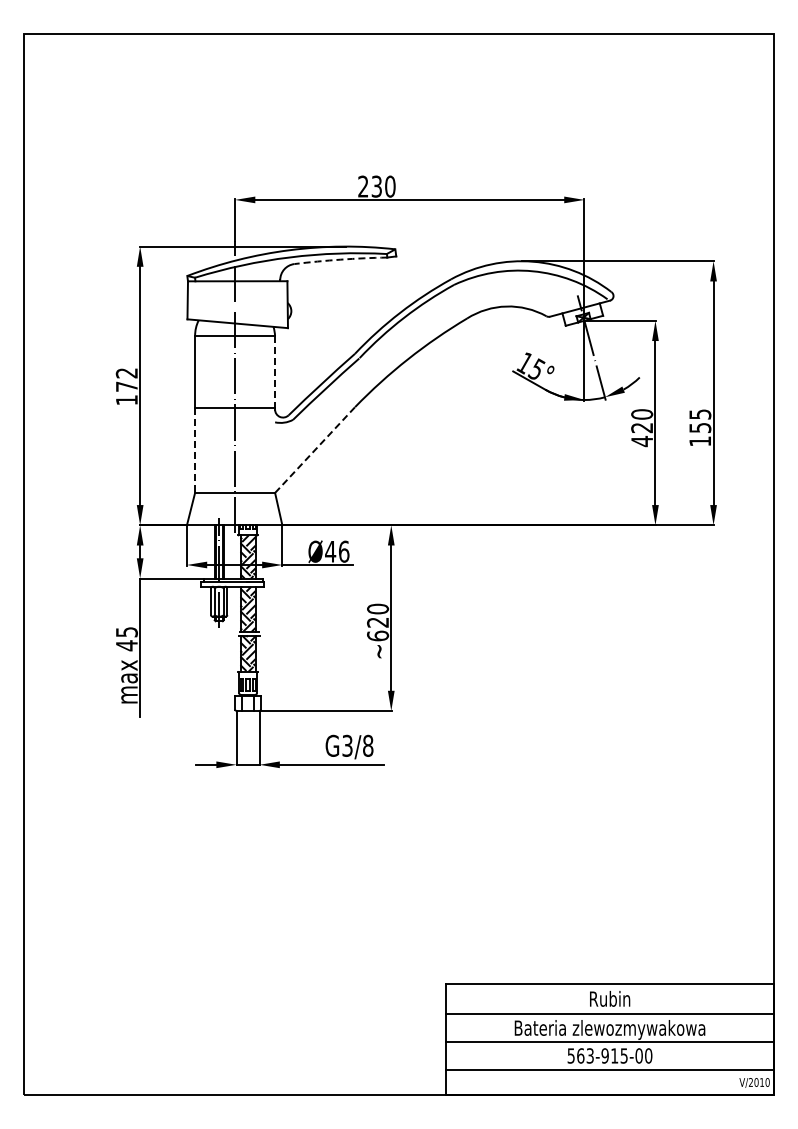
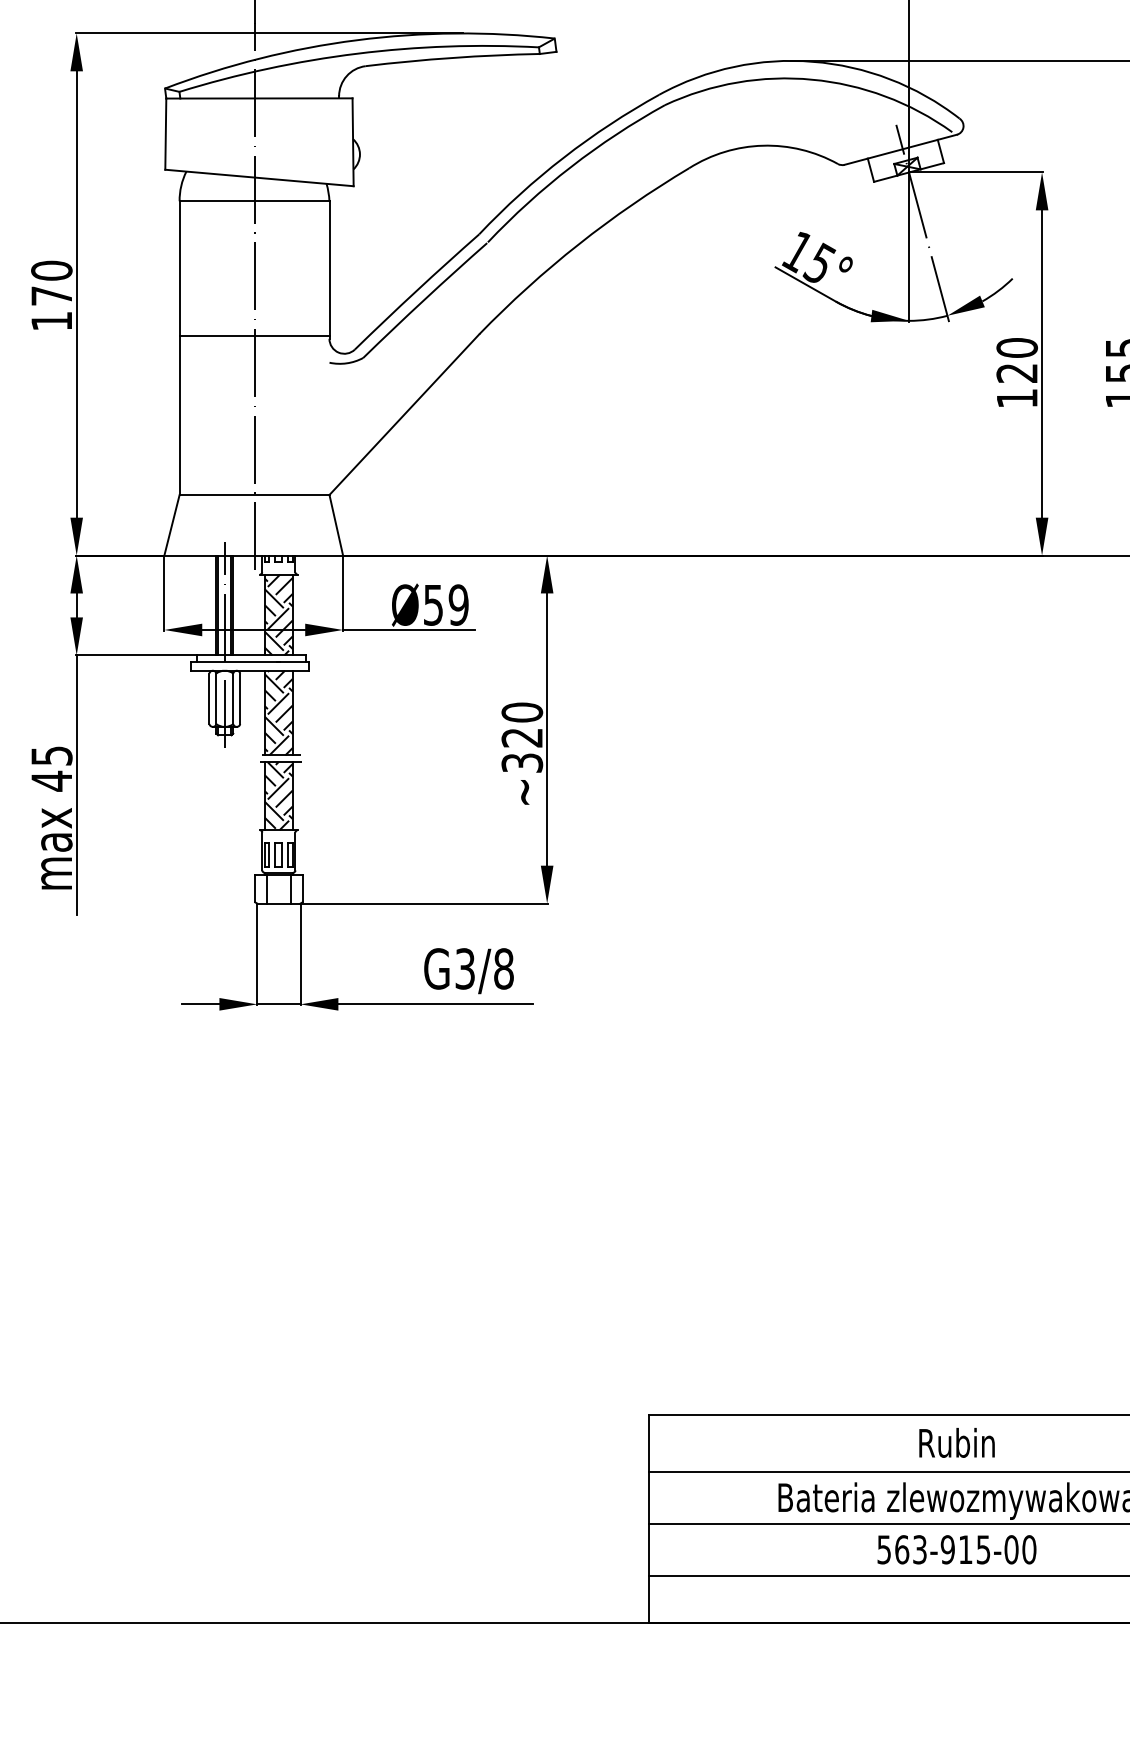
arc: (340, 259) -> (452, 57), dashed -> solid
line: (275, 372) -> (330, 269), dashed -> solid
text: (126, 373) -> (51, 271), 172 -> 170
text: (641, 441) -> (1015, 398), 420 -> 120
line: (315, 450) -> (405, 415), dashed -> solid
line: (195, 451) -> (180, 417), dashed -> solid
text: (337, 551) -> (446, 604), Ø46 -> Ø59
text: (378, 635) -> (523, 762), ~620 -> ~320

